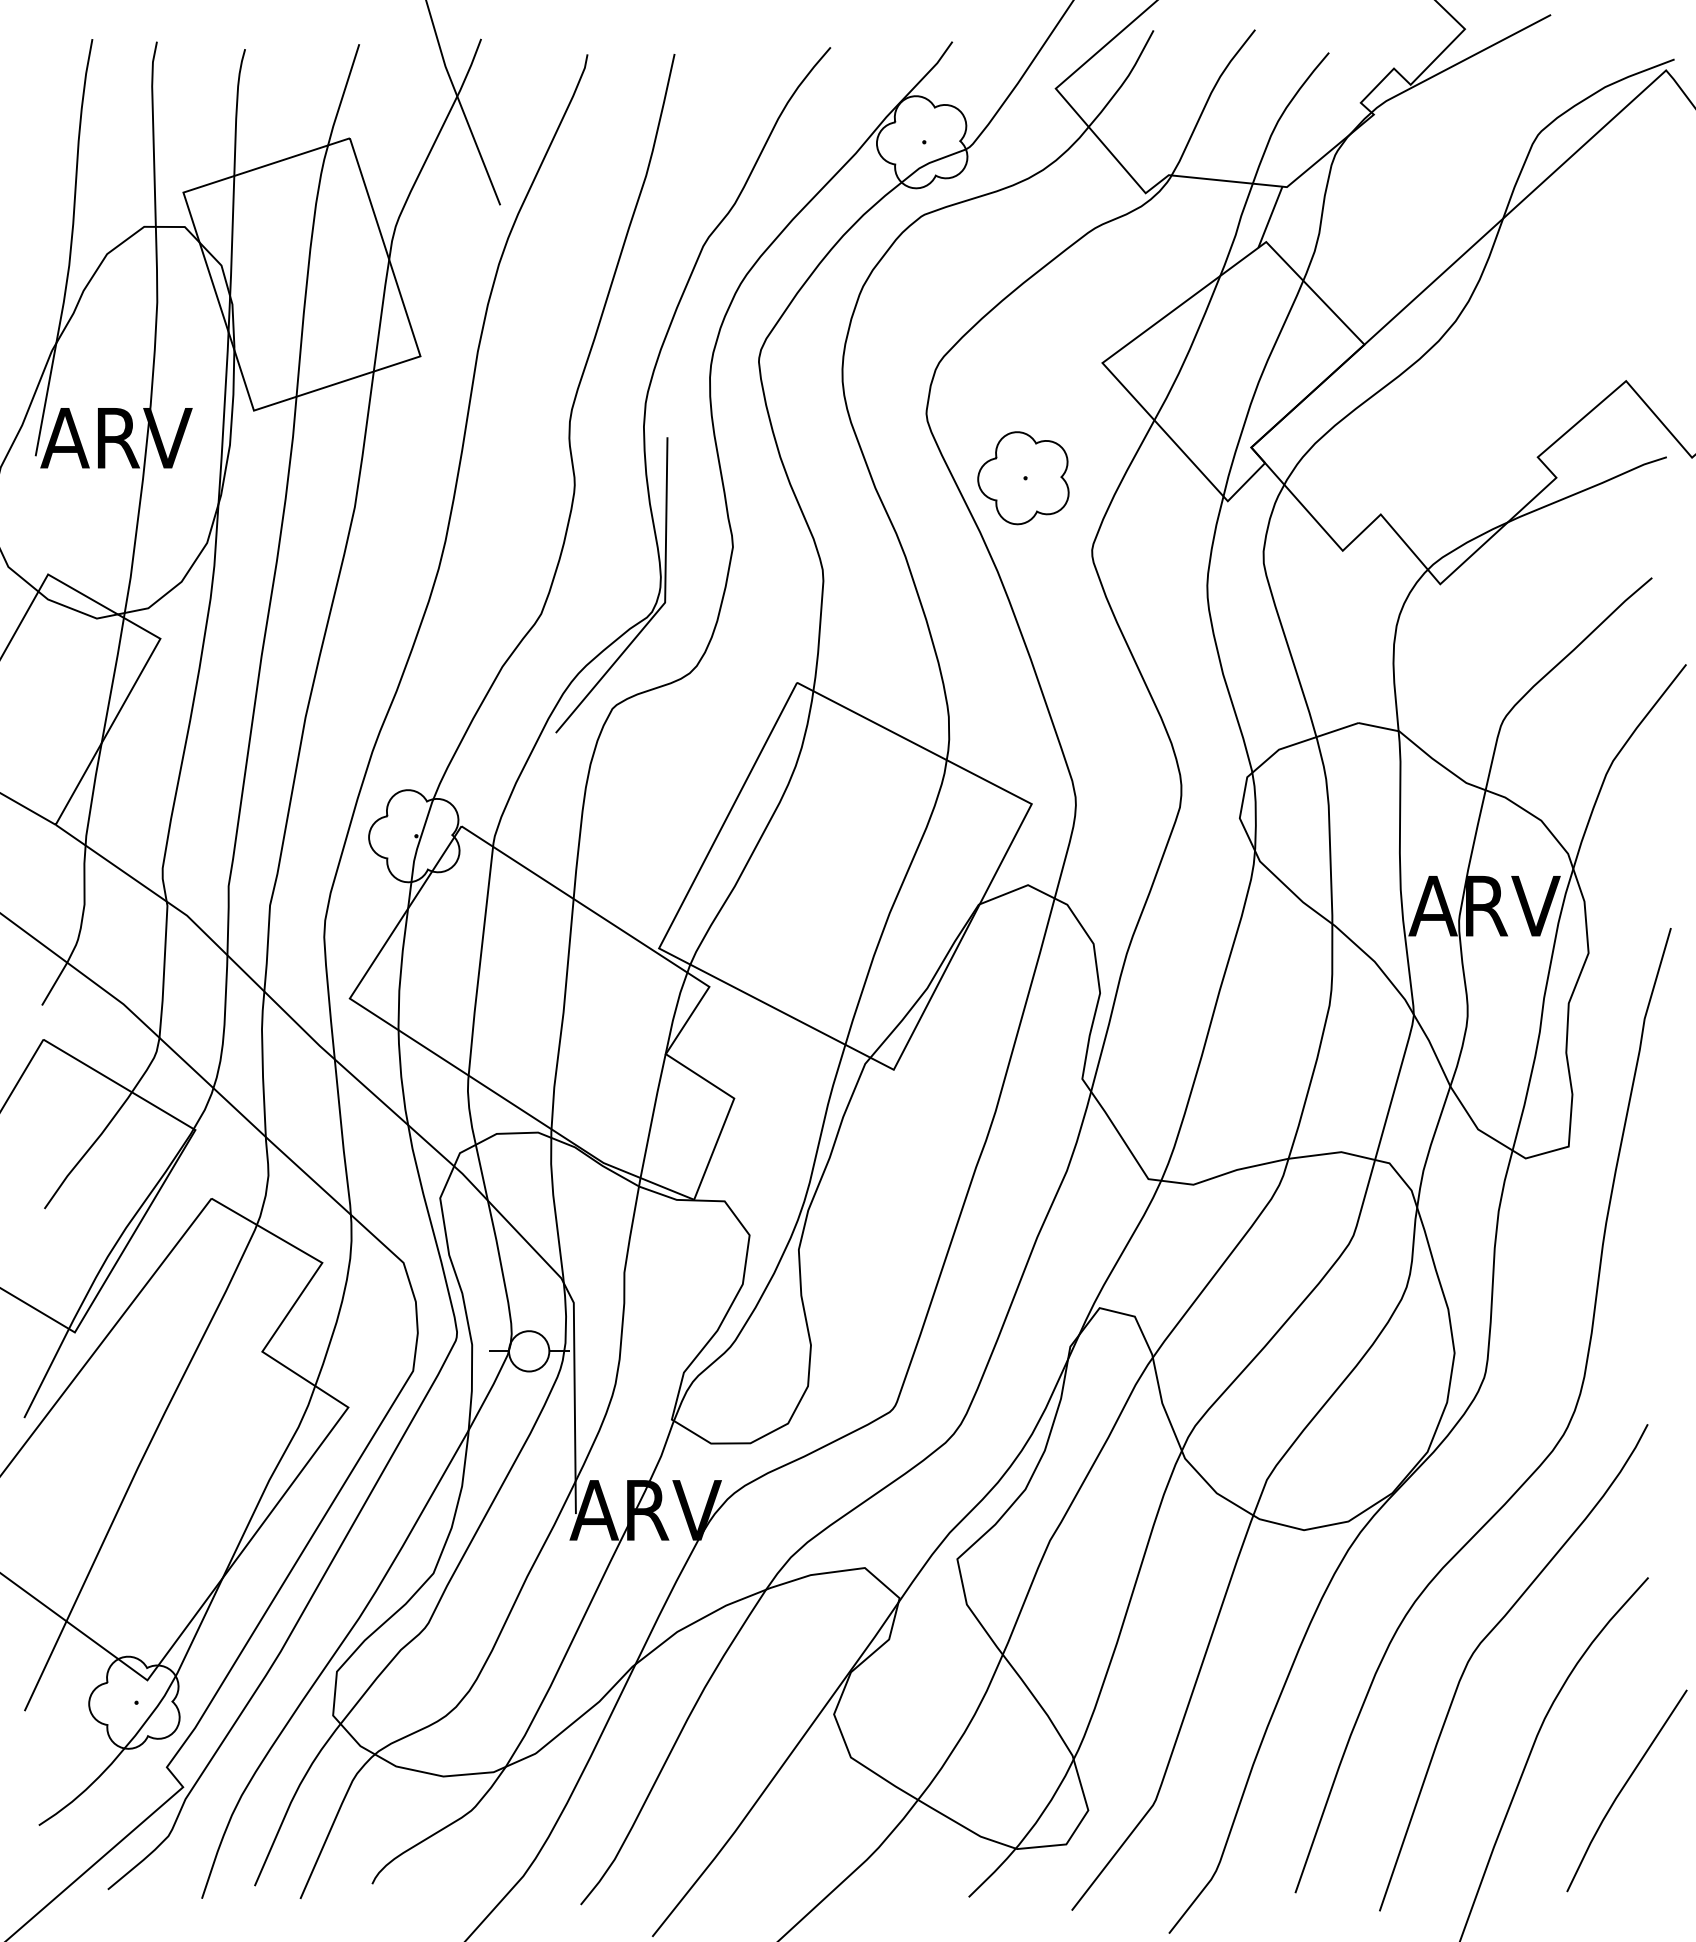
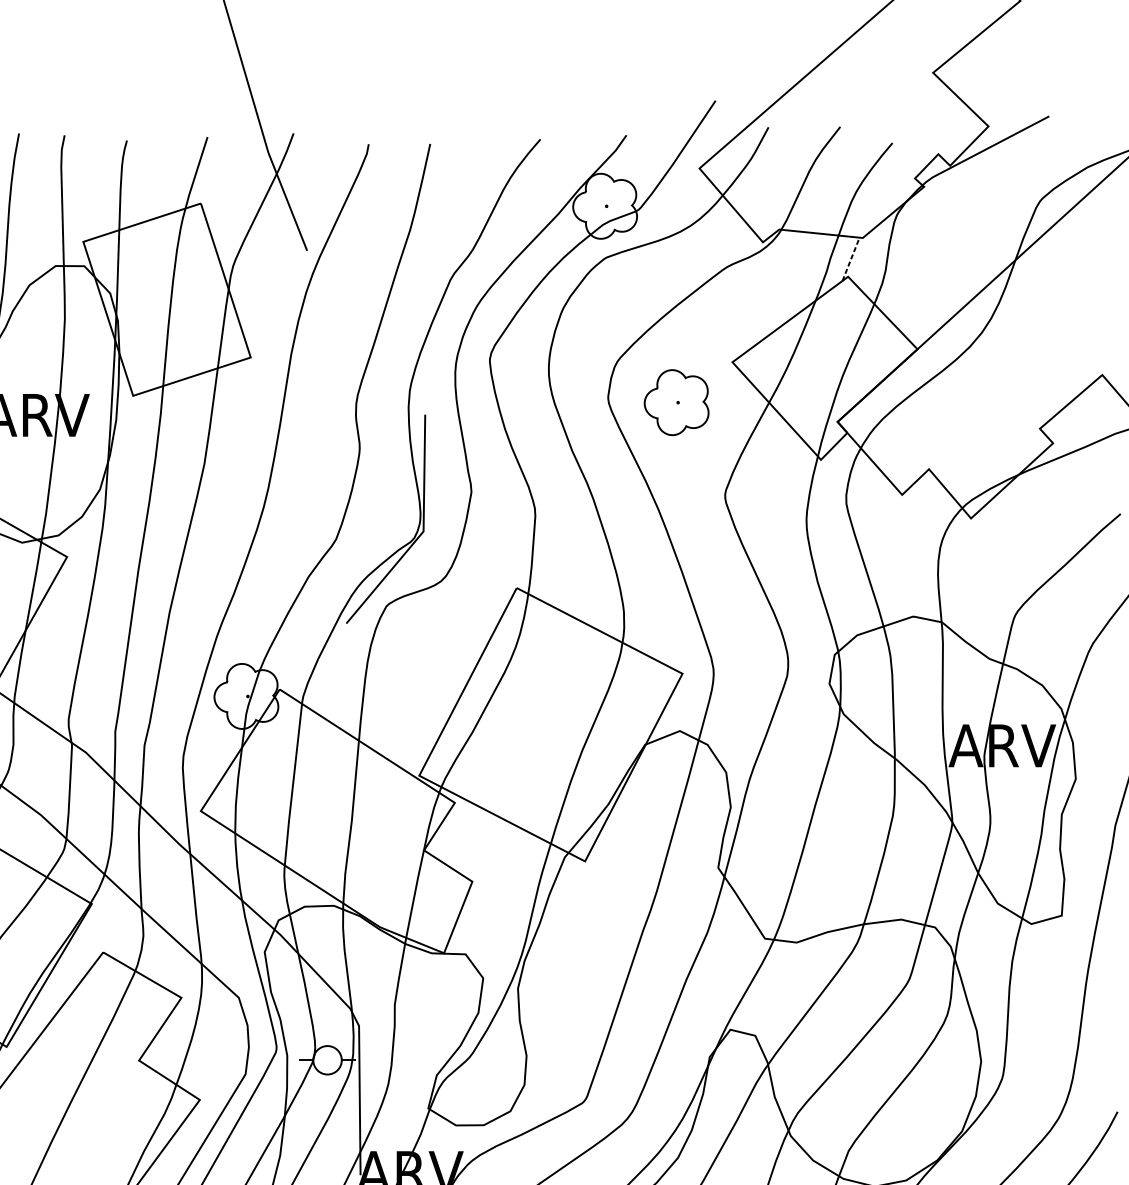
line: (1270, 217) -> (851, 259), solid -> dashed
part: (1023, 478) -> (676, 402), moved

